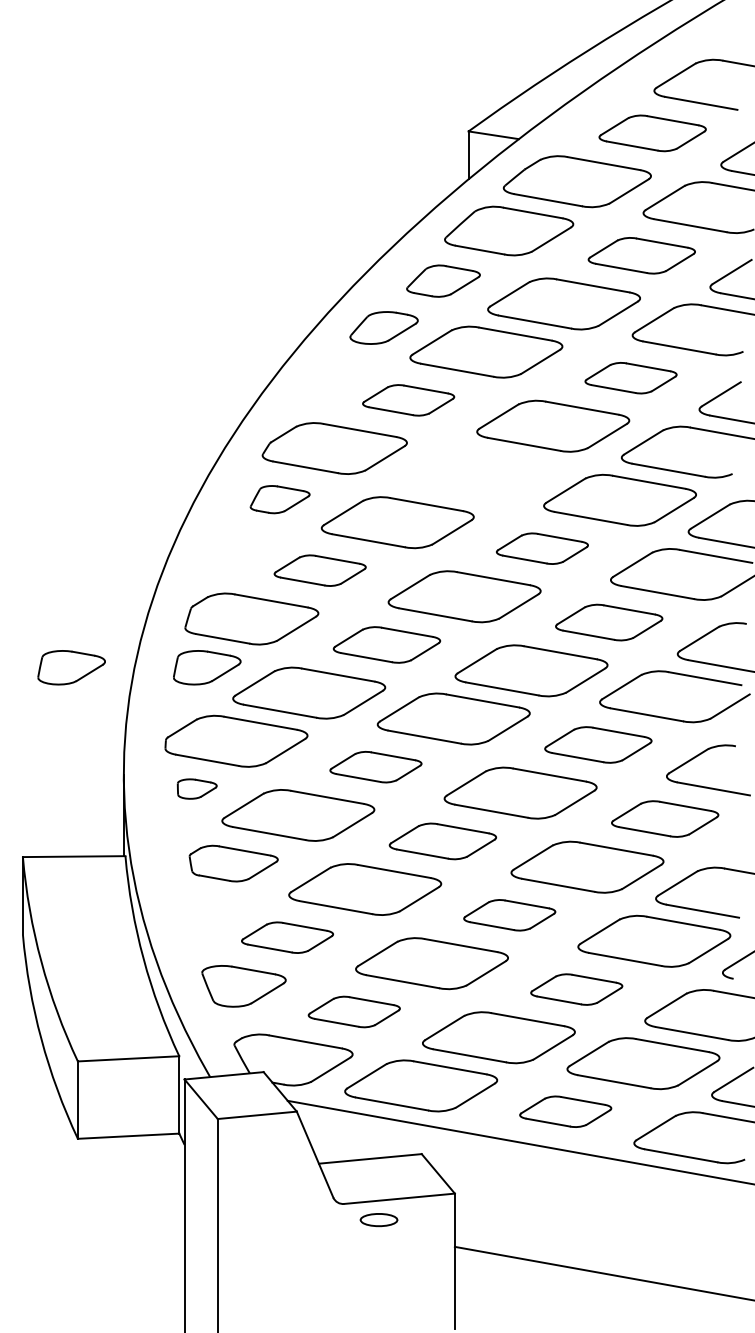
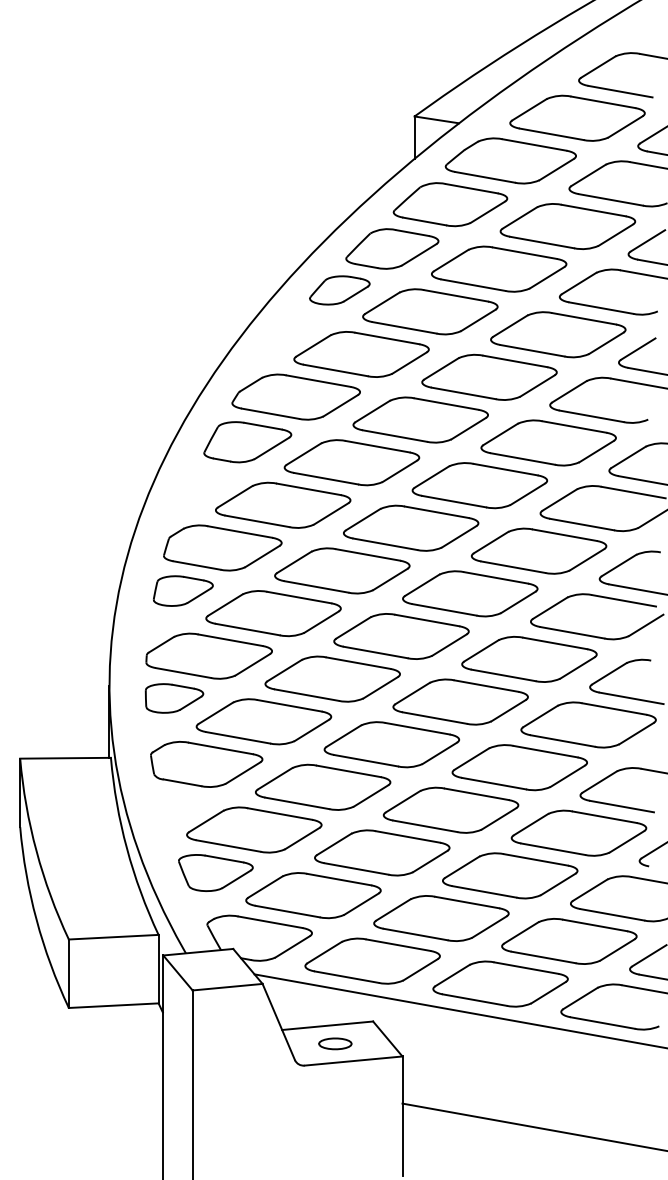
part: (652, 132) -> (577, 117), size x1.43
part: (641, 255) -> (567, 226), size x1.43
part: (443, 280) -> (392, 248), size x1.43
part: (631, 377) -> (558, 334), size x1.67
part: (408, 400) -> (361, 354), size x1.67
part: (475, 473) -> (420, 419), added
part: (279, 499) -> (247, 442), size x1.67
part: (541, 548) -> (479, 485), size x1.67
part: (320, 569) -> (283, 504), size x1.67
part: (608, 621) -> (538, 550), size x1.43
part: (387, 644) -> (342, 570), size x1.43
part: (71, 667) -> (63, 590), removed
part: (598, 745) -> (529, 659), size x1.43
part: (375, 766) -> (332, 678), size x1.67
part: (197, 789) -> (174, 698), size x1.67
part: (665, 818) -> (588, 724), size x1.43
part: (442, 841) -> (391, 744), size x1.43
part: (233, 863) -> (206, 764), size x1.43
part: (509, 914) -> (450, 809), size x1.67
part: (287, 937) -> (254, 829), size x1.67
part: (576, 989) -> (510, 875), size x1.67
part: (354, 1011) -> (313, 895), size x1.67
part: (565, 1111) -> (500, 983), size x1.67
part: (379, 1219) -> (335, 1043), moved

